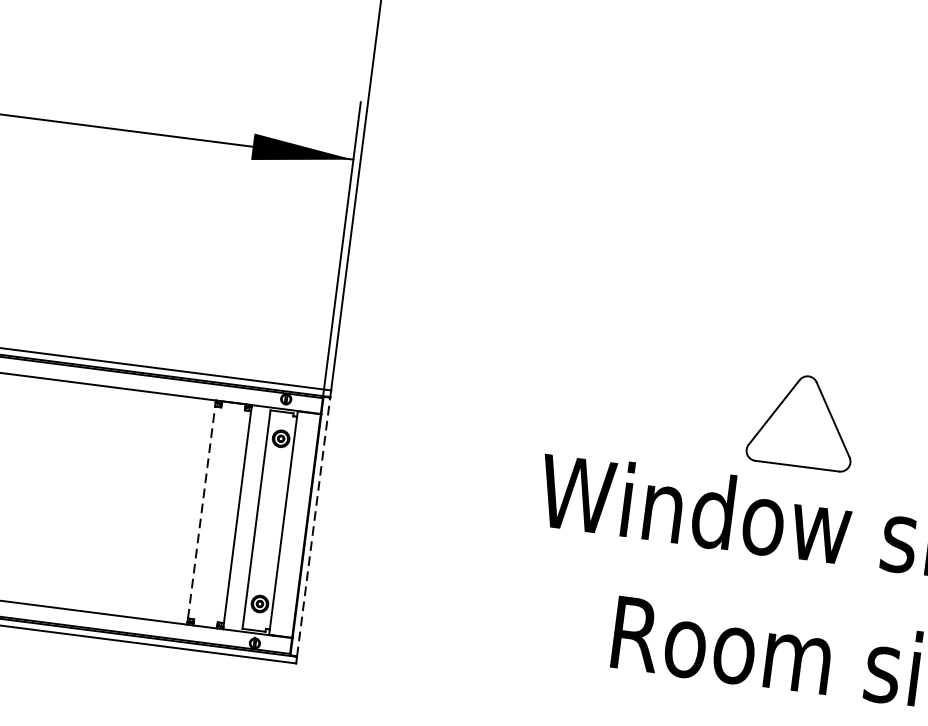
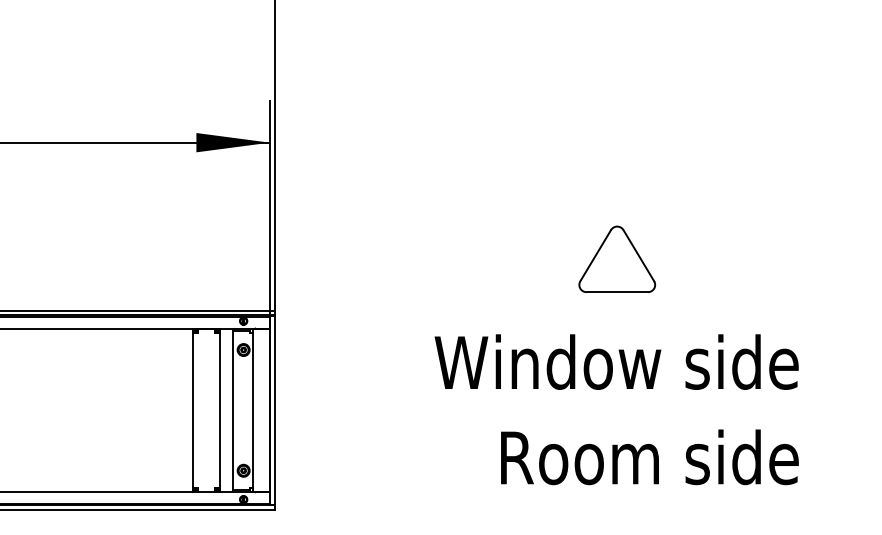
part: (801, 421) -> (616, 259), moved
line: (202, 511) -> (193, 409), dashed -> solid
line: (314, 527) -> (275, 410), dashed -> solid

